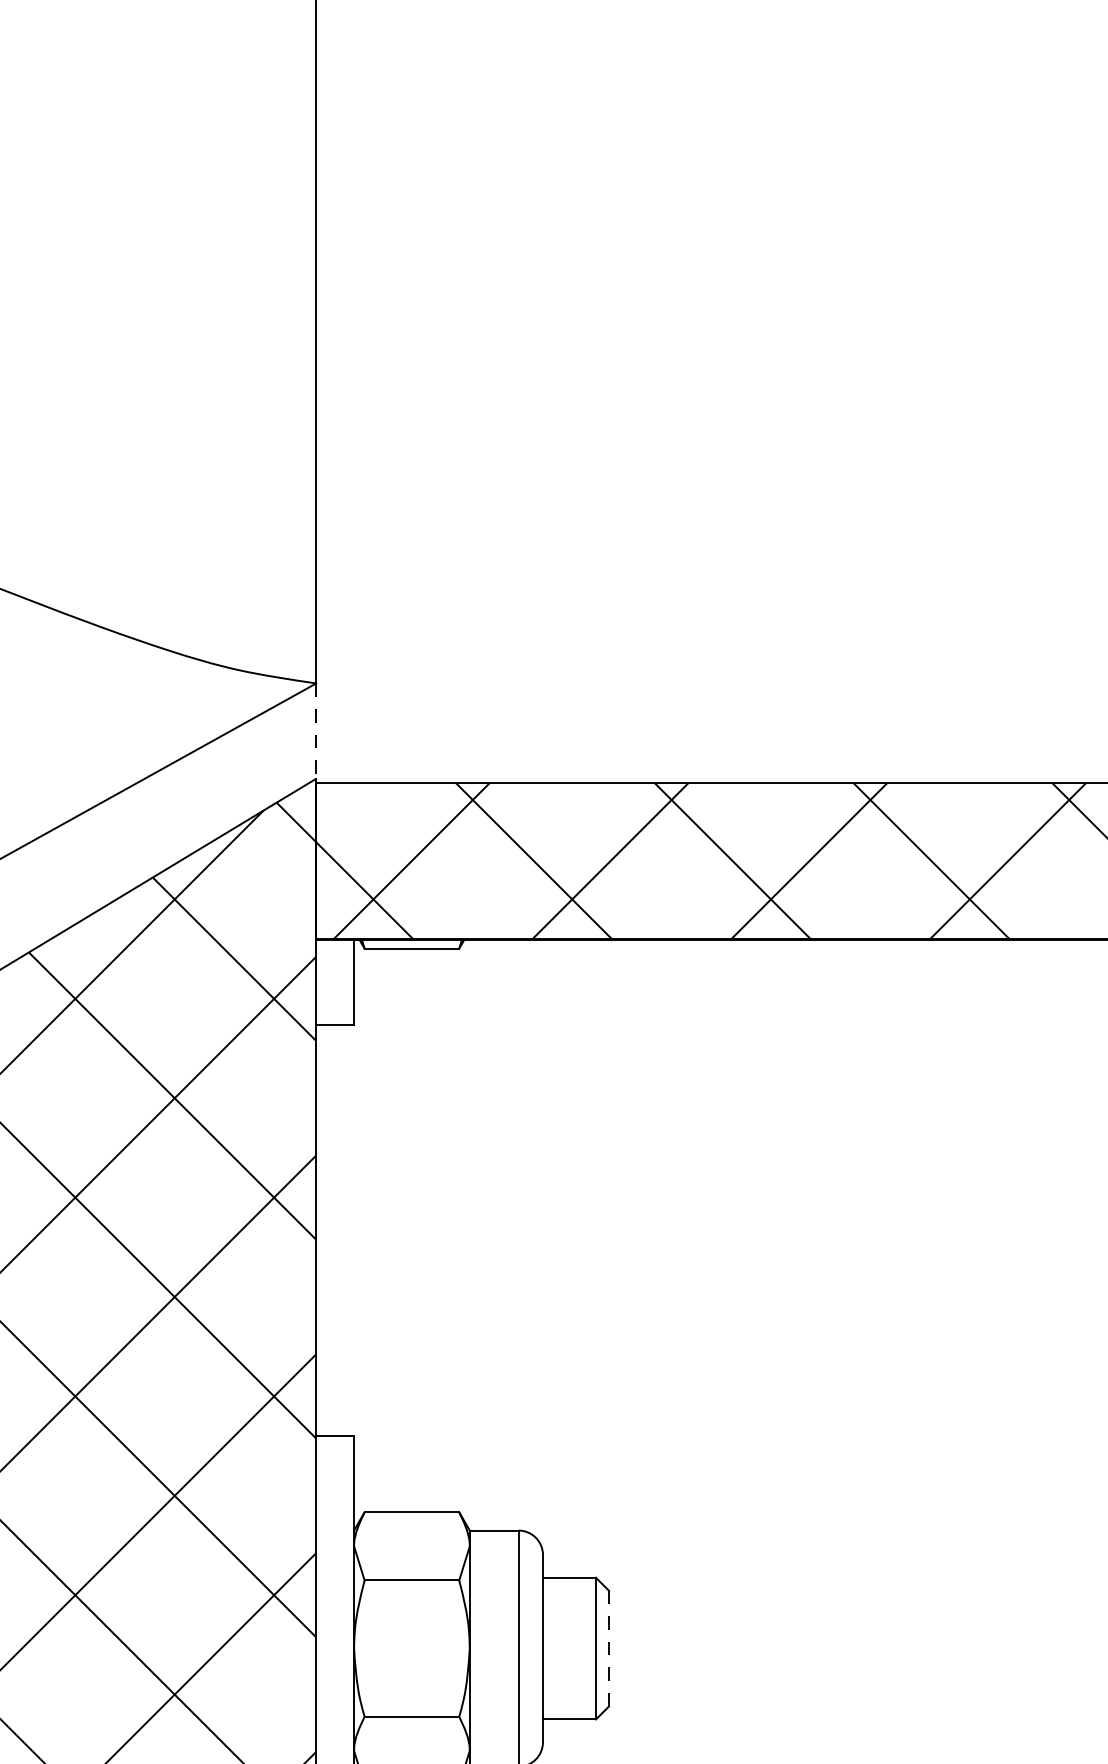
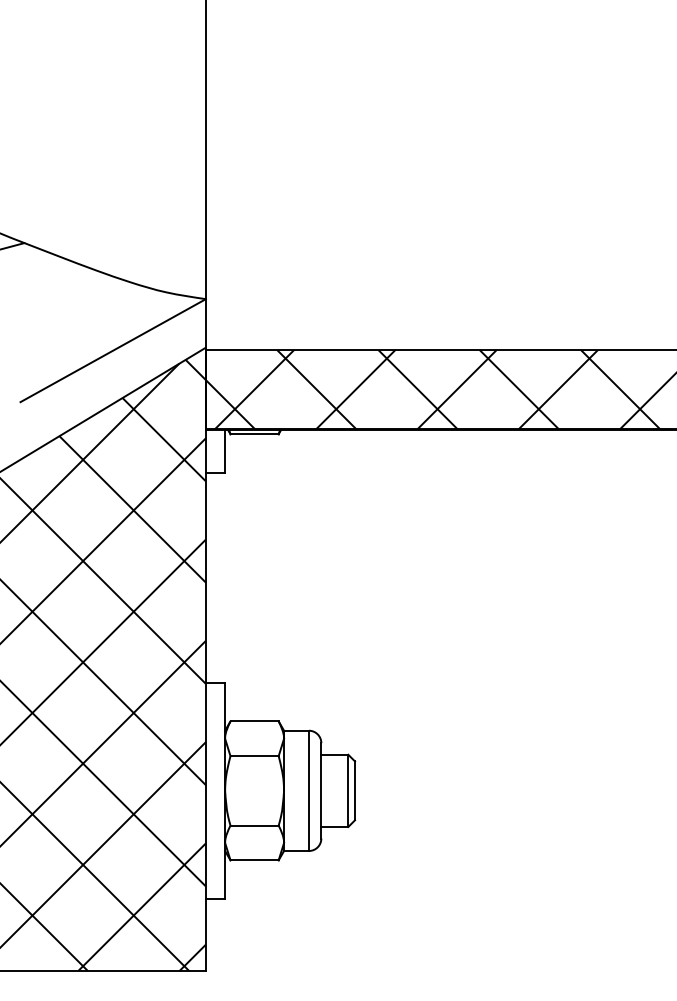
line: (315, 731) -> (205, 323), dashed -> solid
line: (610, 1647) -> (355, 790), dashed -> solid

